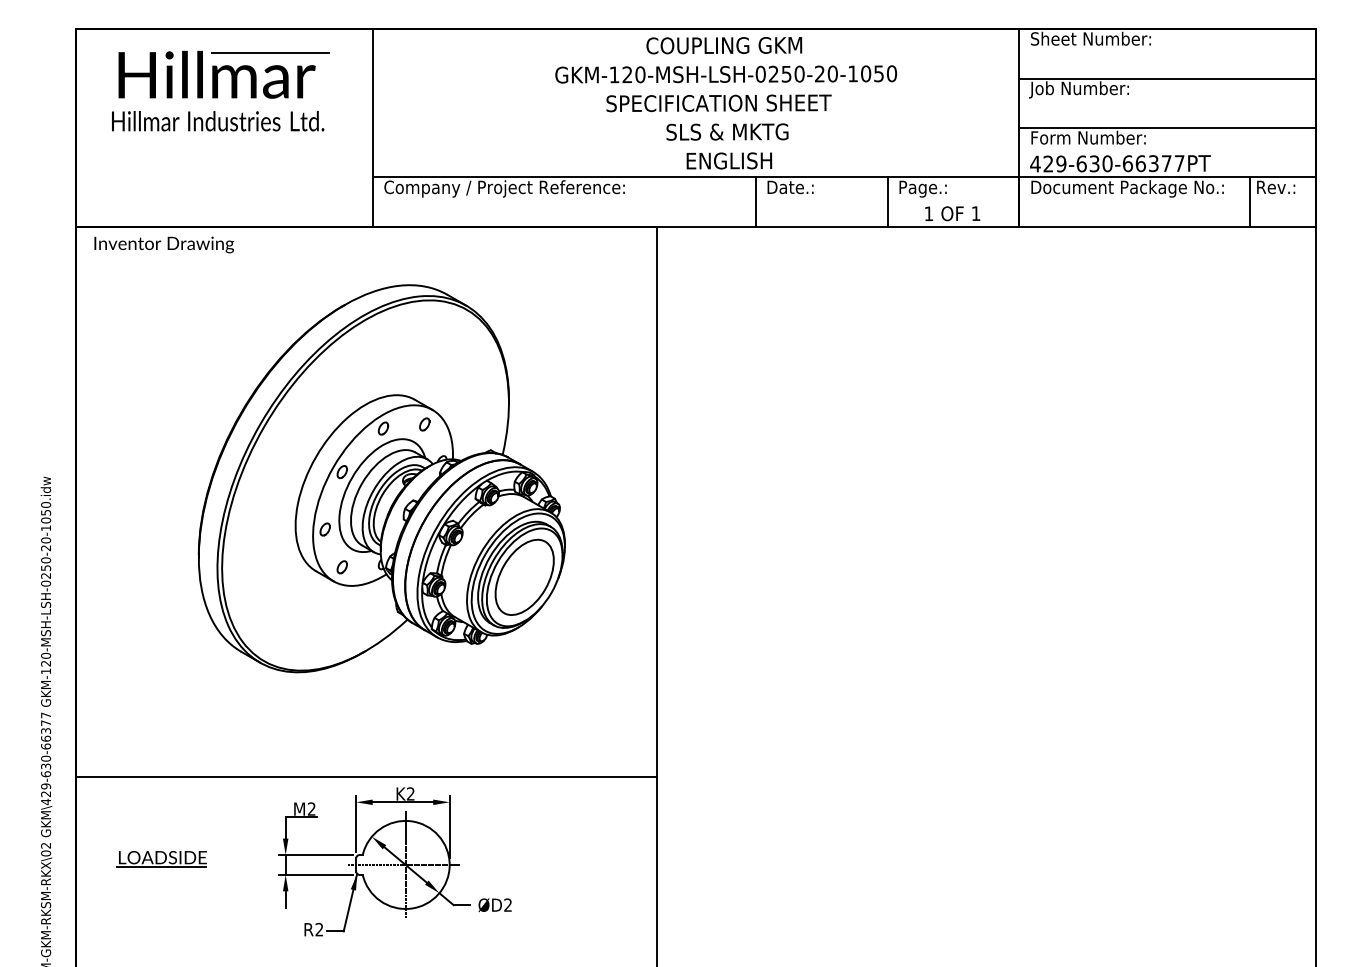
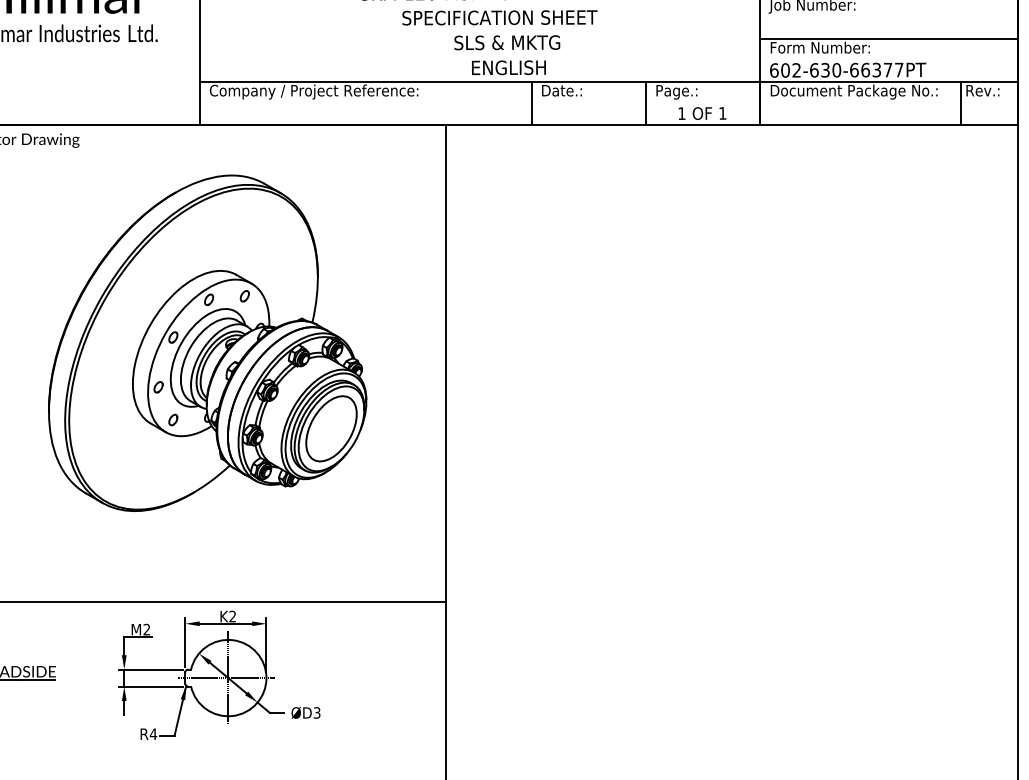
text: (1048, 163) -> (785, 70), 429-630-66377PT -> 602-630-66377PT
text: (507, 905) -> (316, 713), ØD2 -> ØD3
text: (319, 929) -> (153, 734), R2 -> R4

